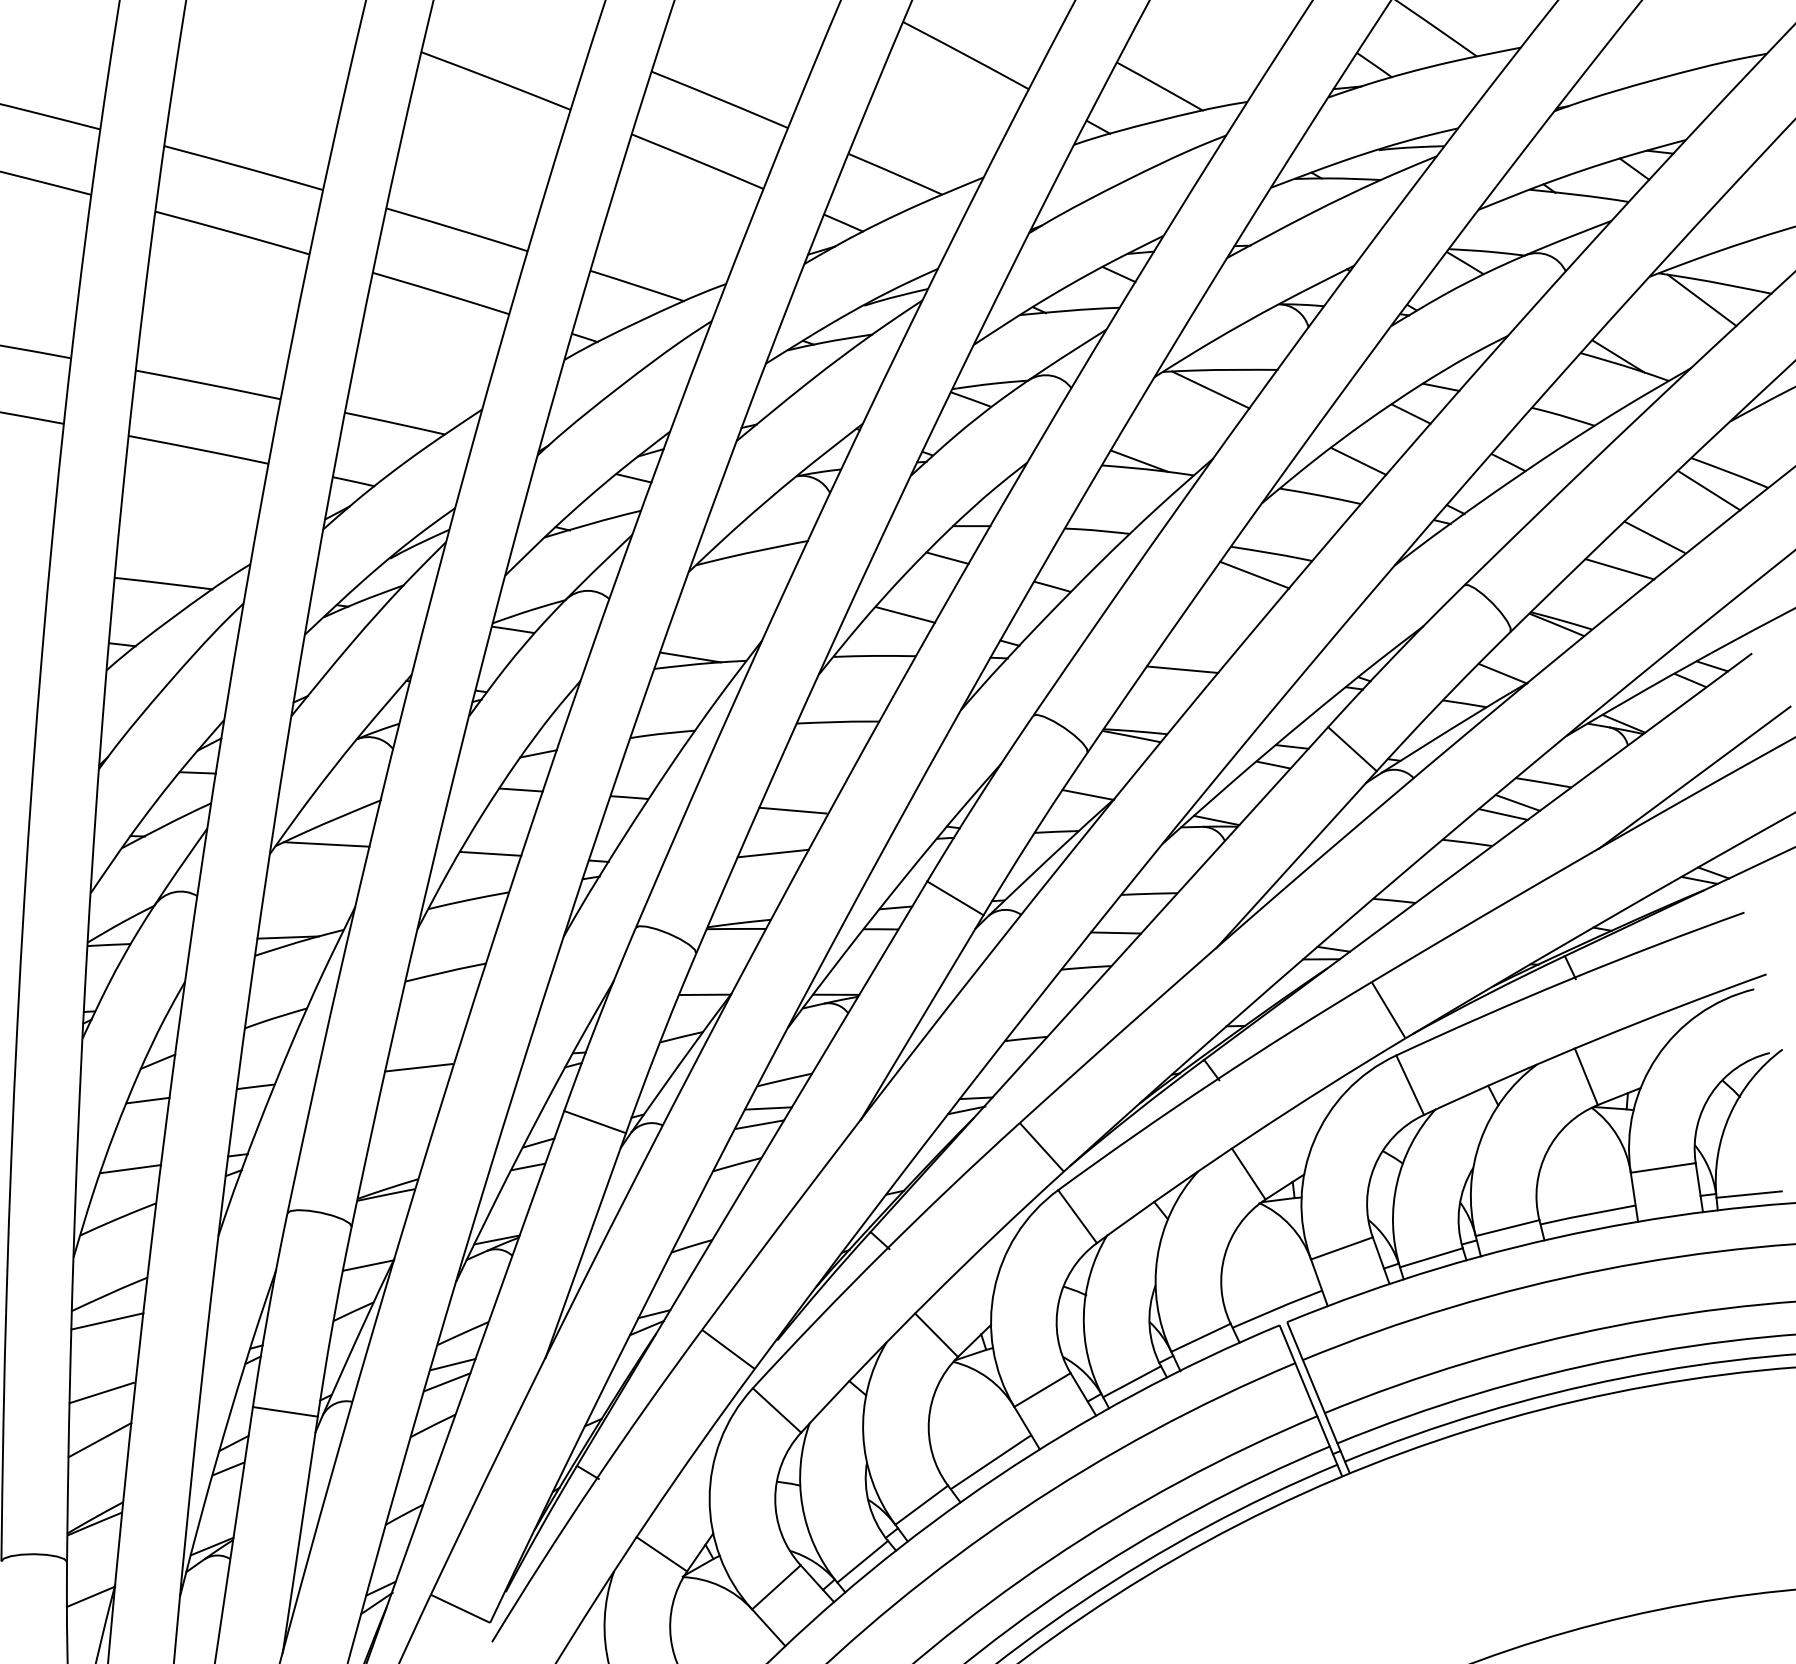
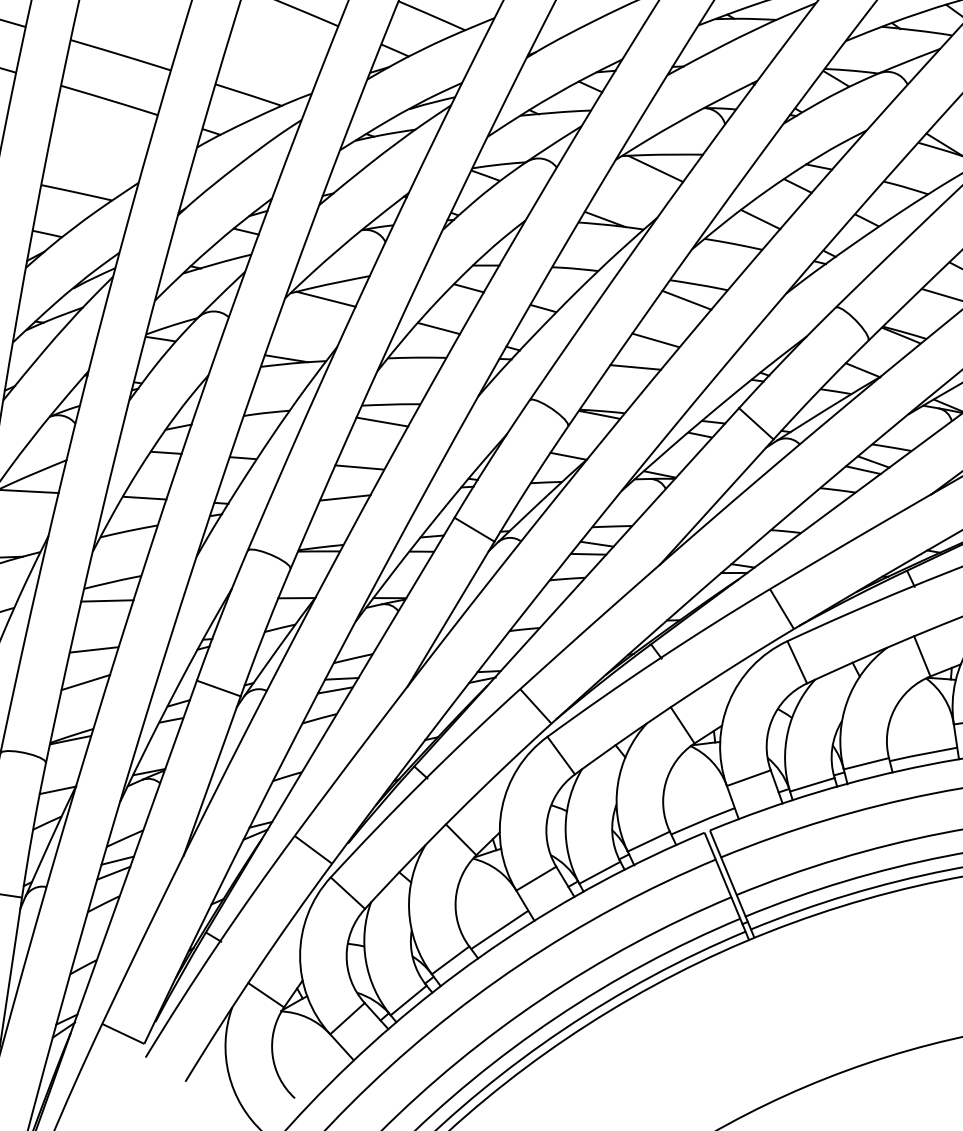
line: (745, 573) -> (325, 299), added
line: (1209, 631) -> (654, 340), added
line: (825, 746) -> (382, 421), added
line: (1127, 918) -> (596, 544), added
line: (438, 998) -> (107, 600), added
line: (407, 1113) -> (85, 682), added

